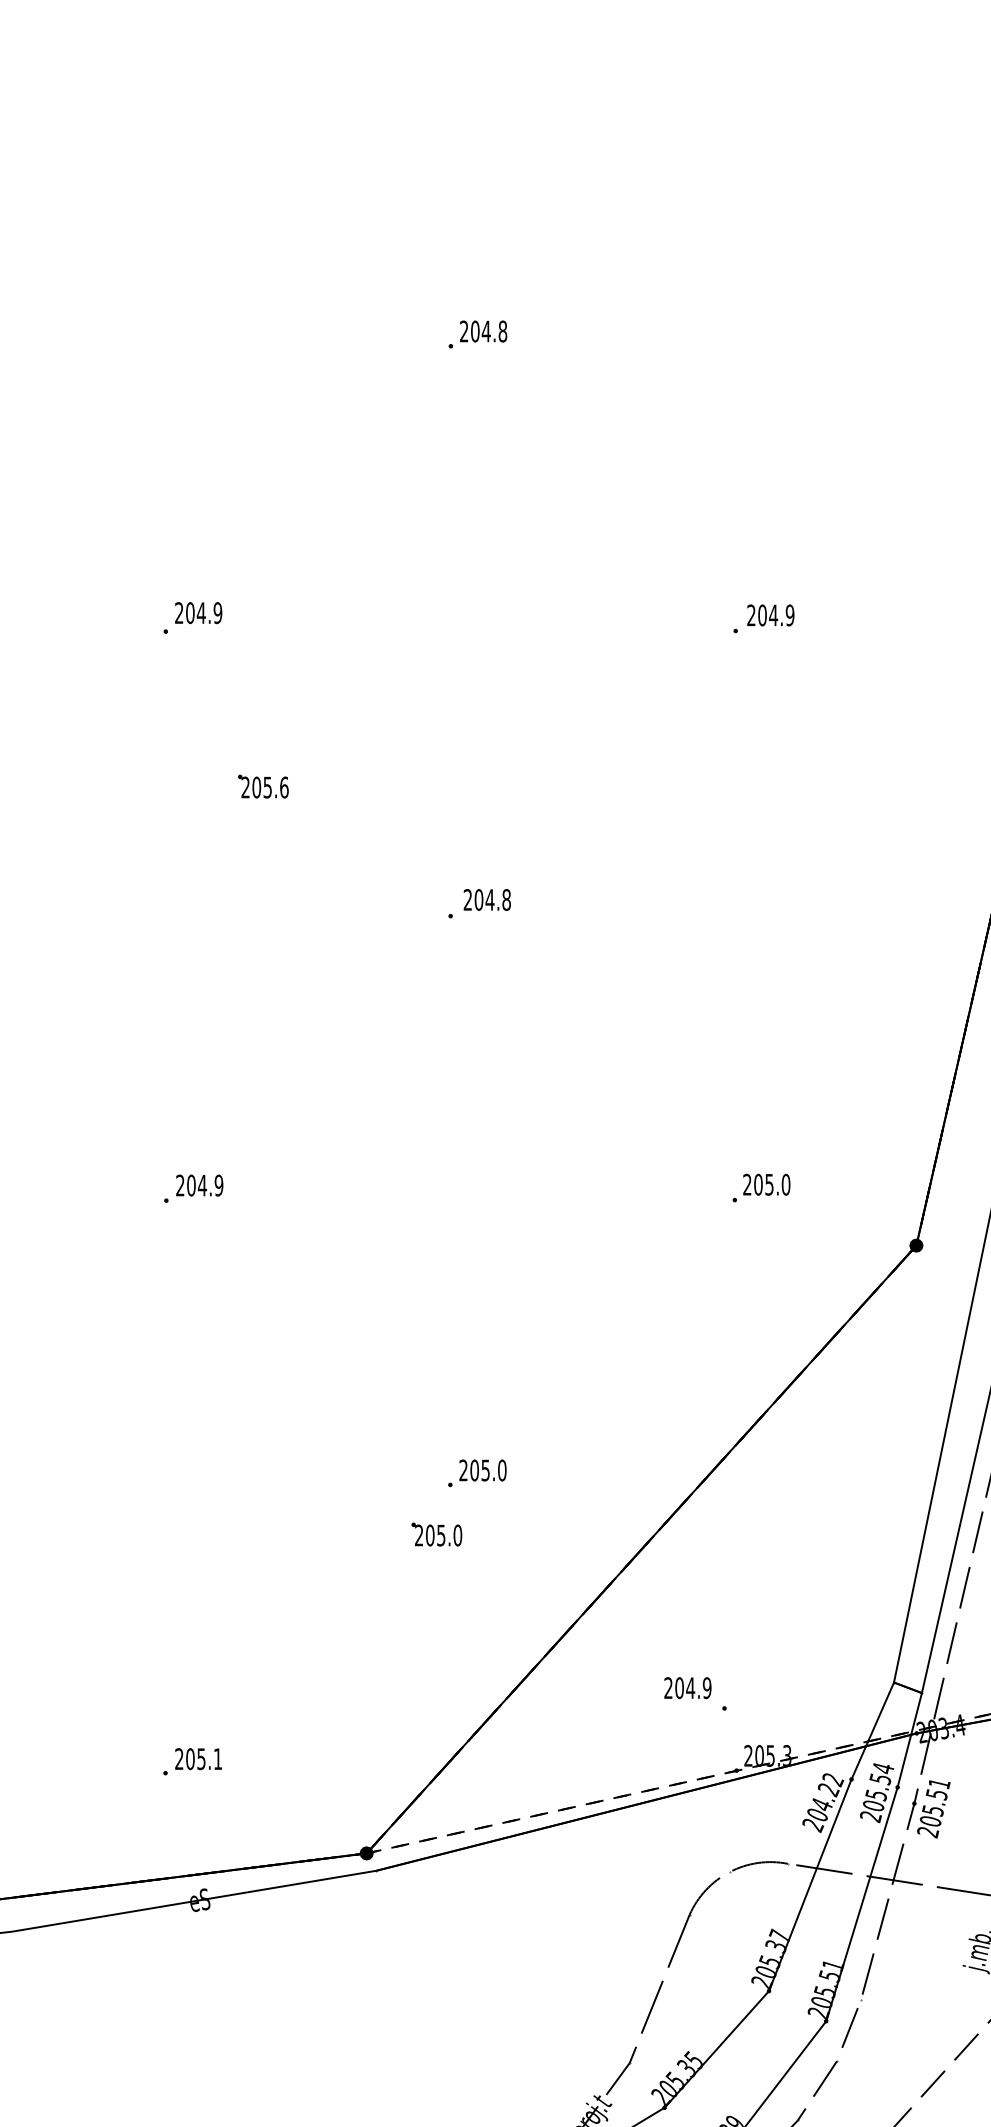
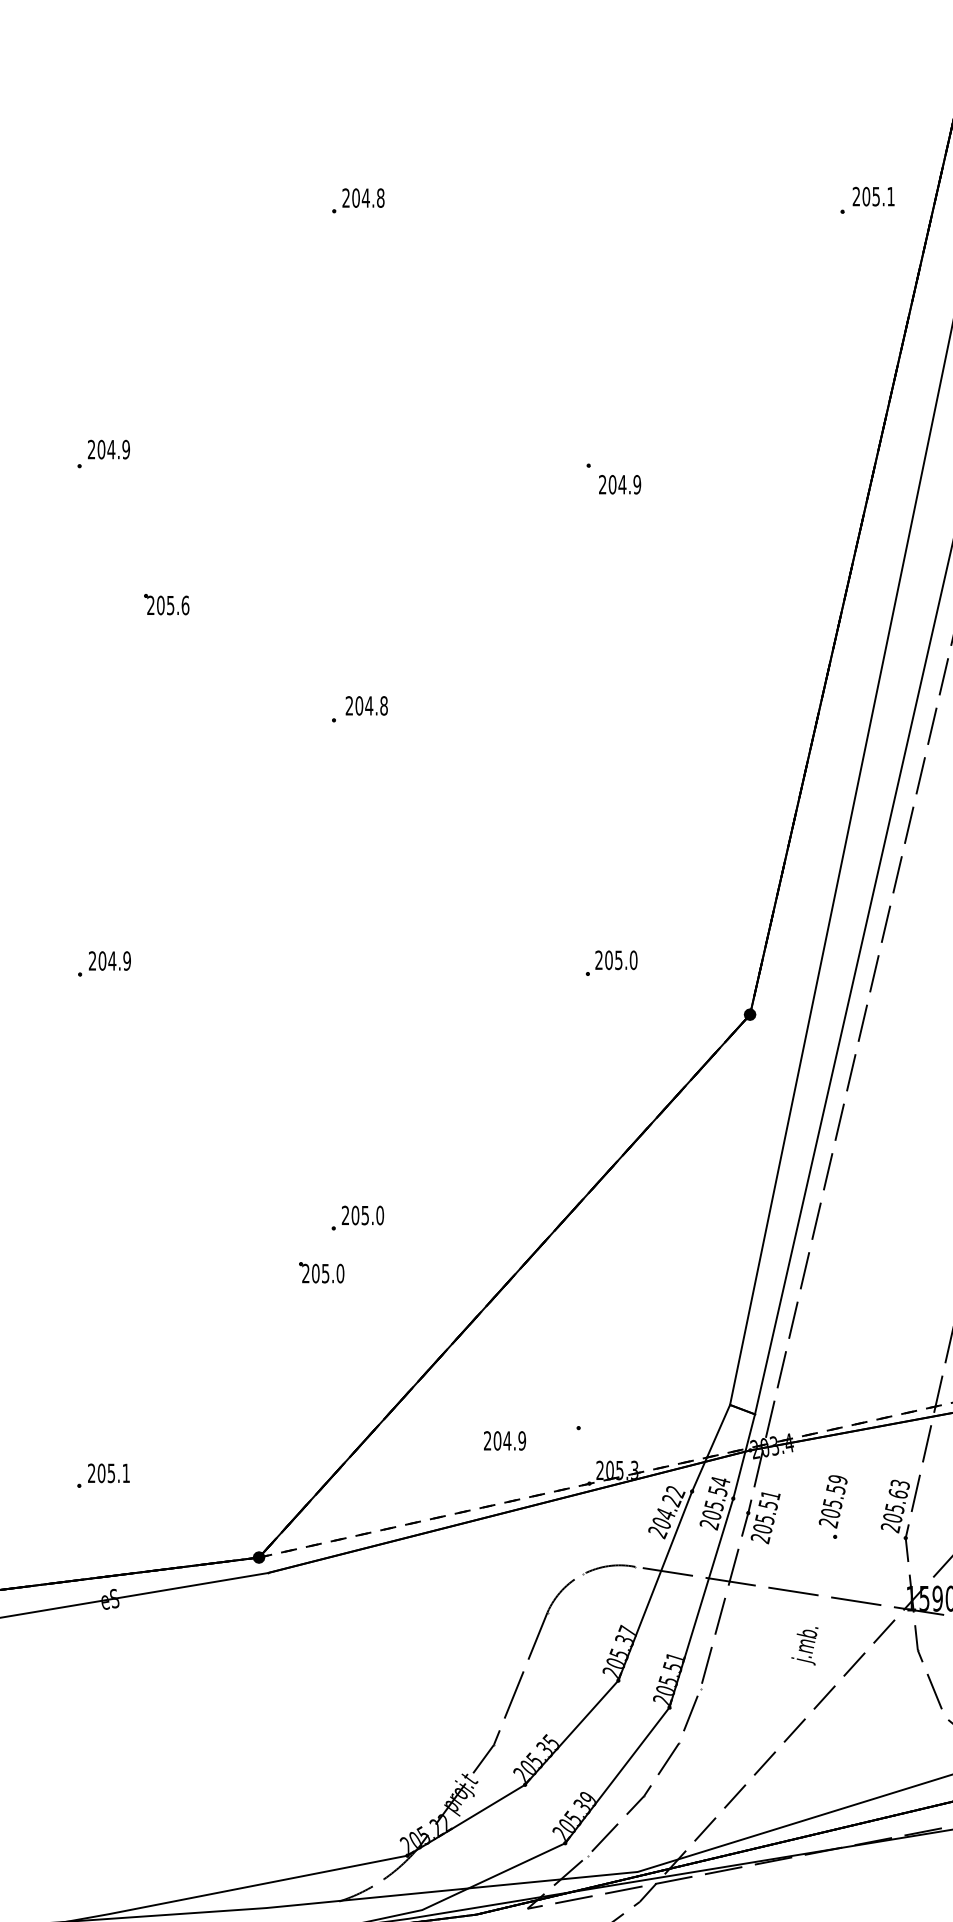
text: (771, 615) -> (620, 484), moved
text: (687, 1687) -> (504, 1440), moved

